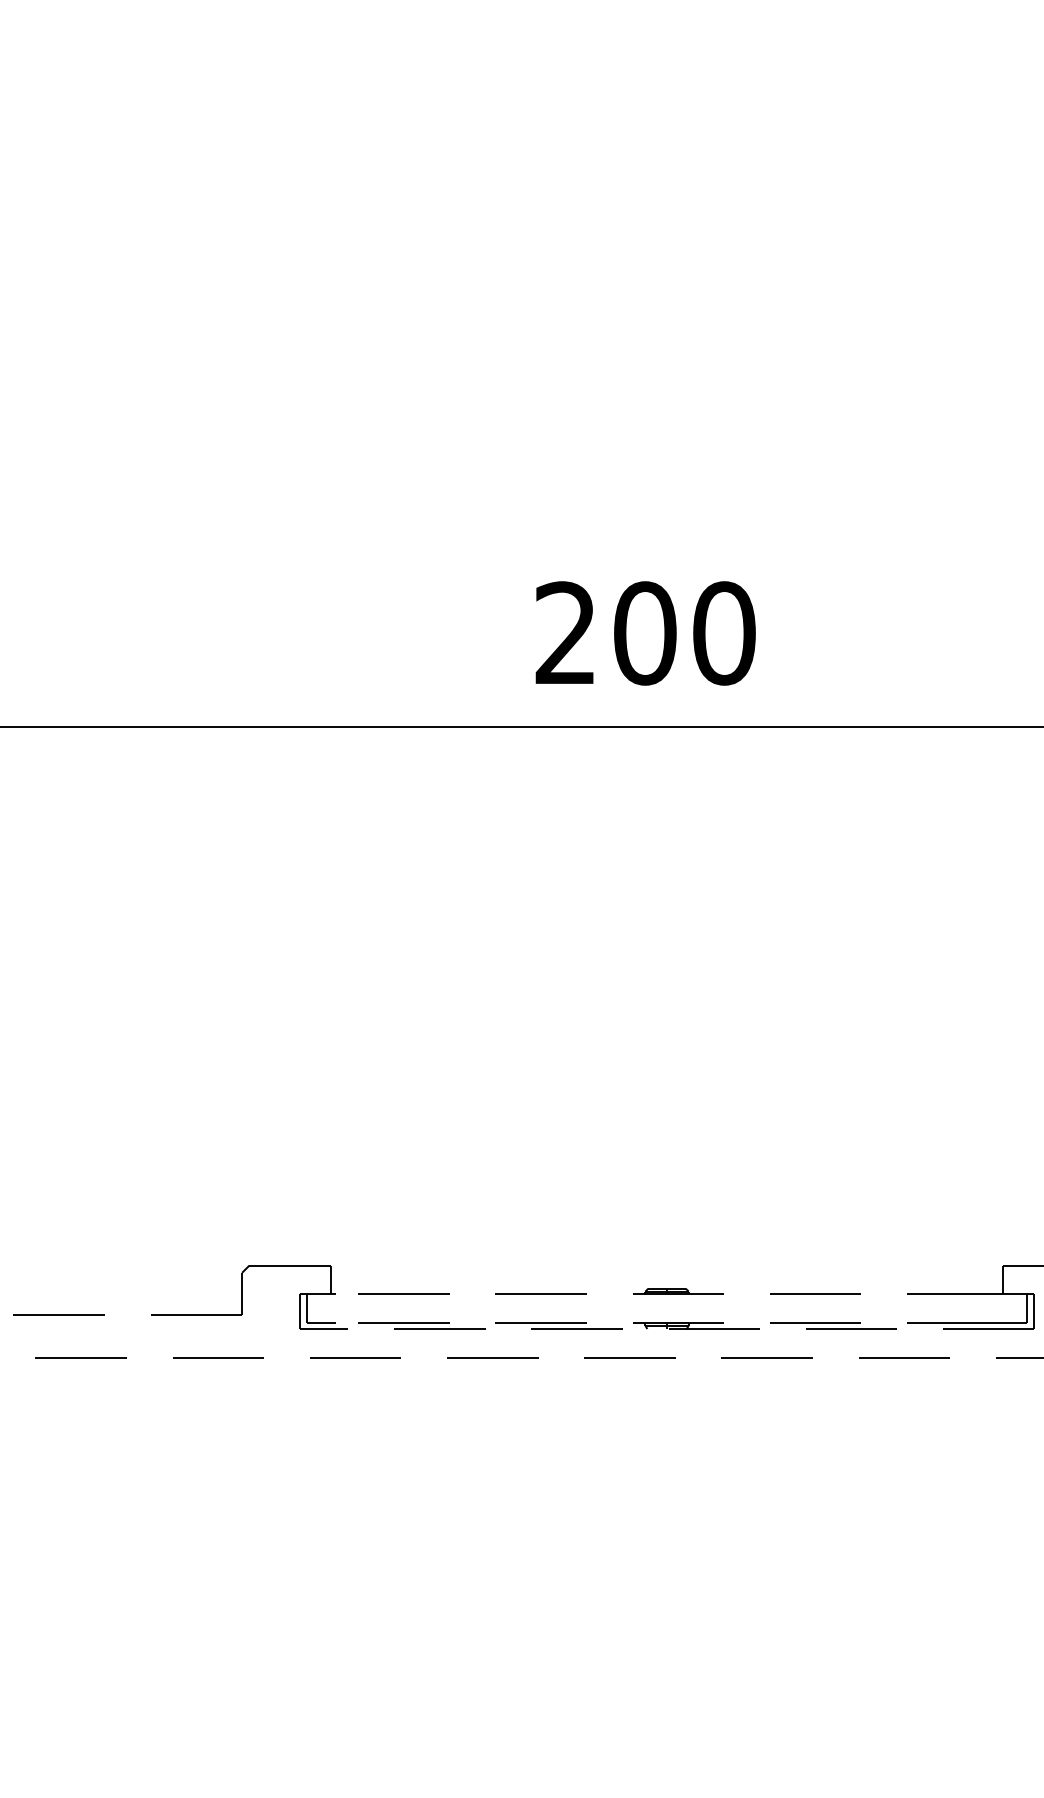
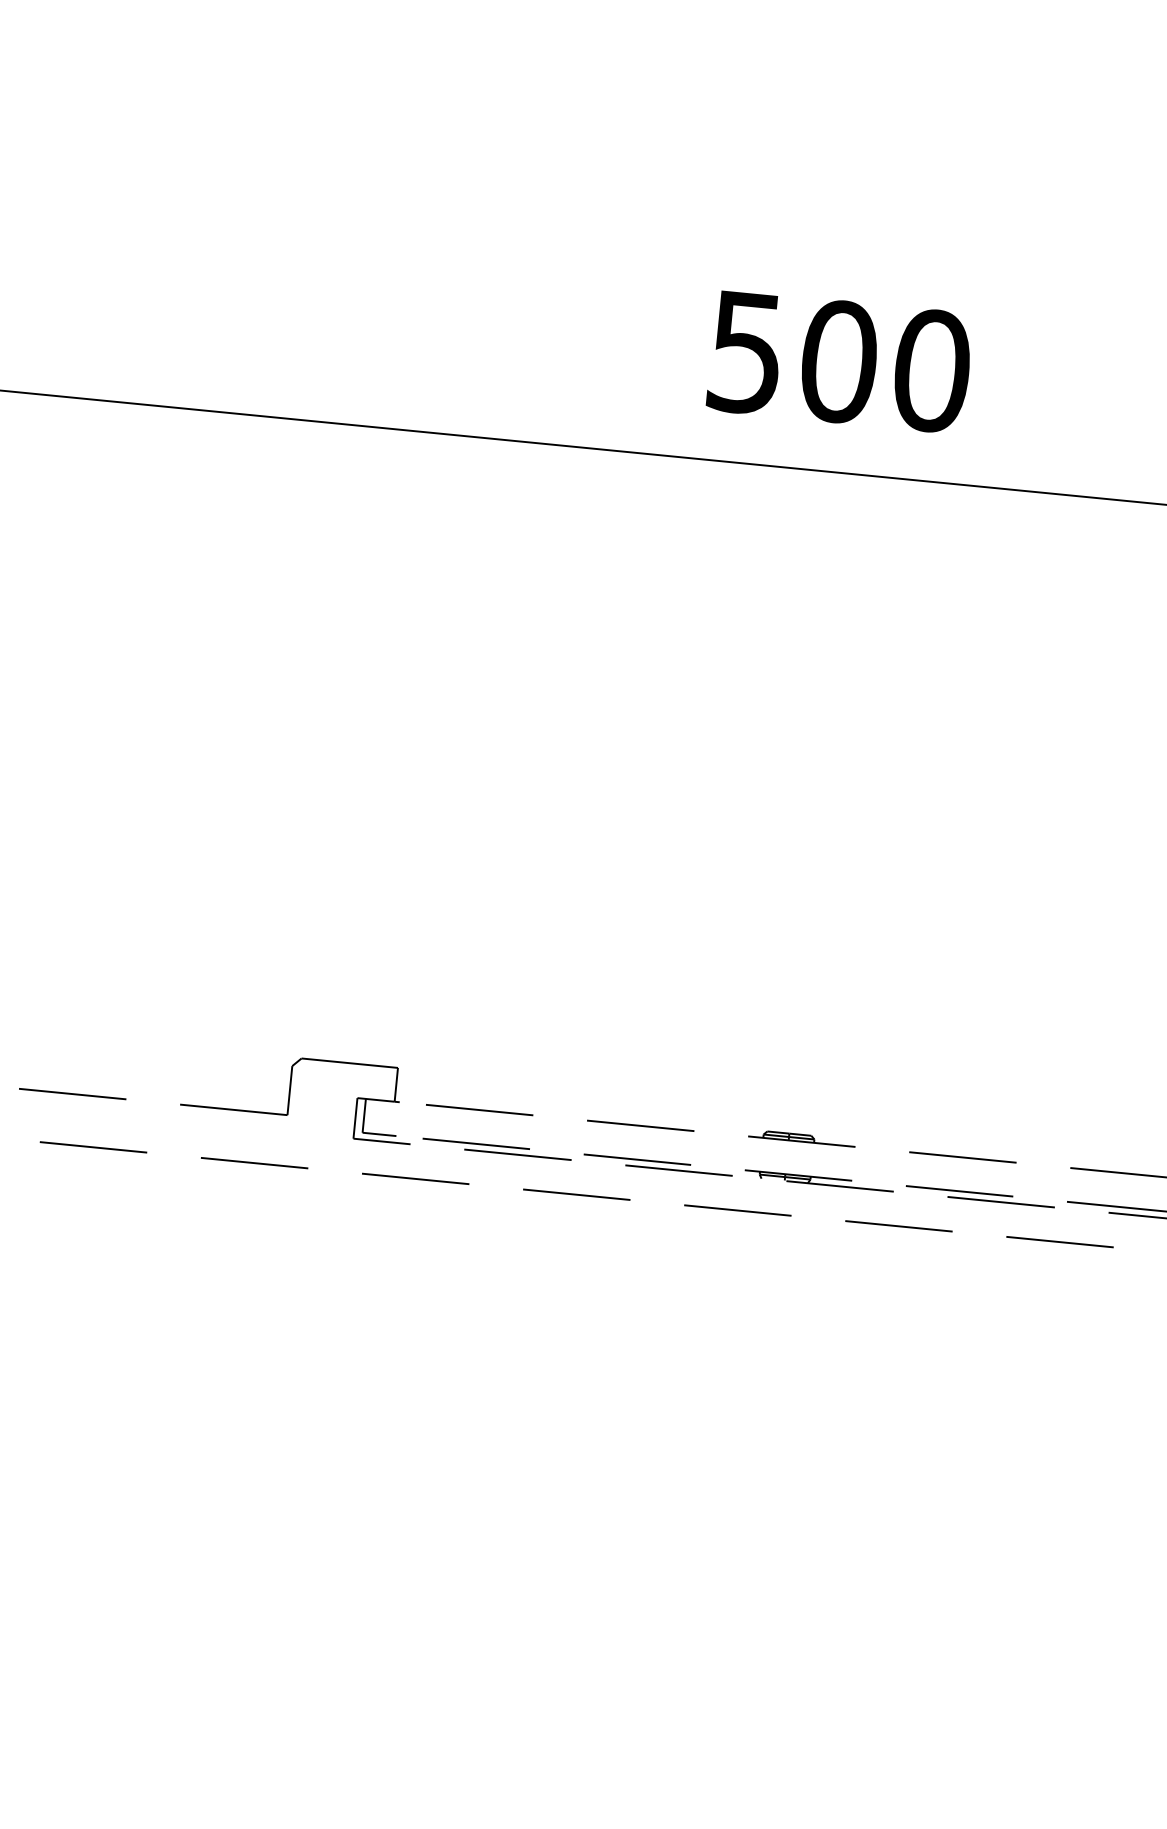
text: (564, 633) -> (744, 352), 200 -> 500

